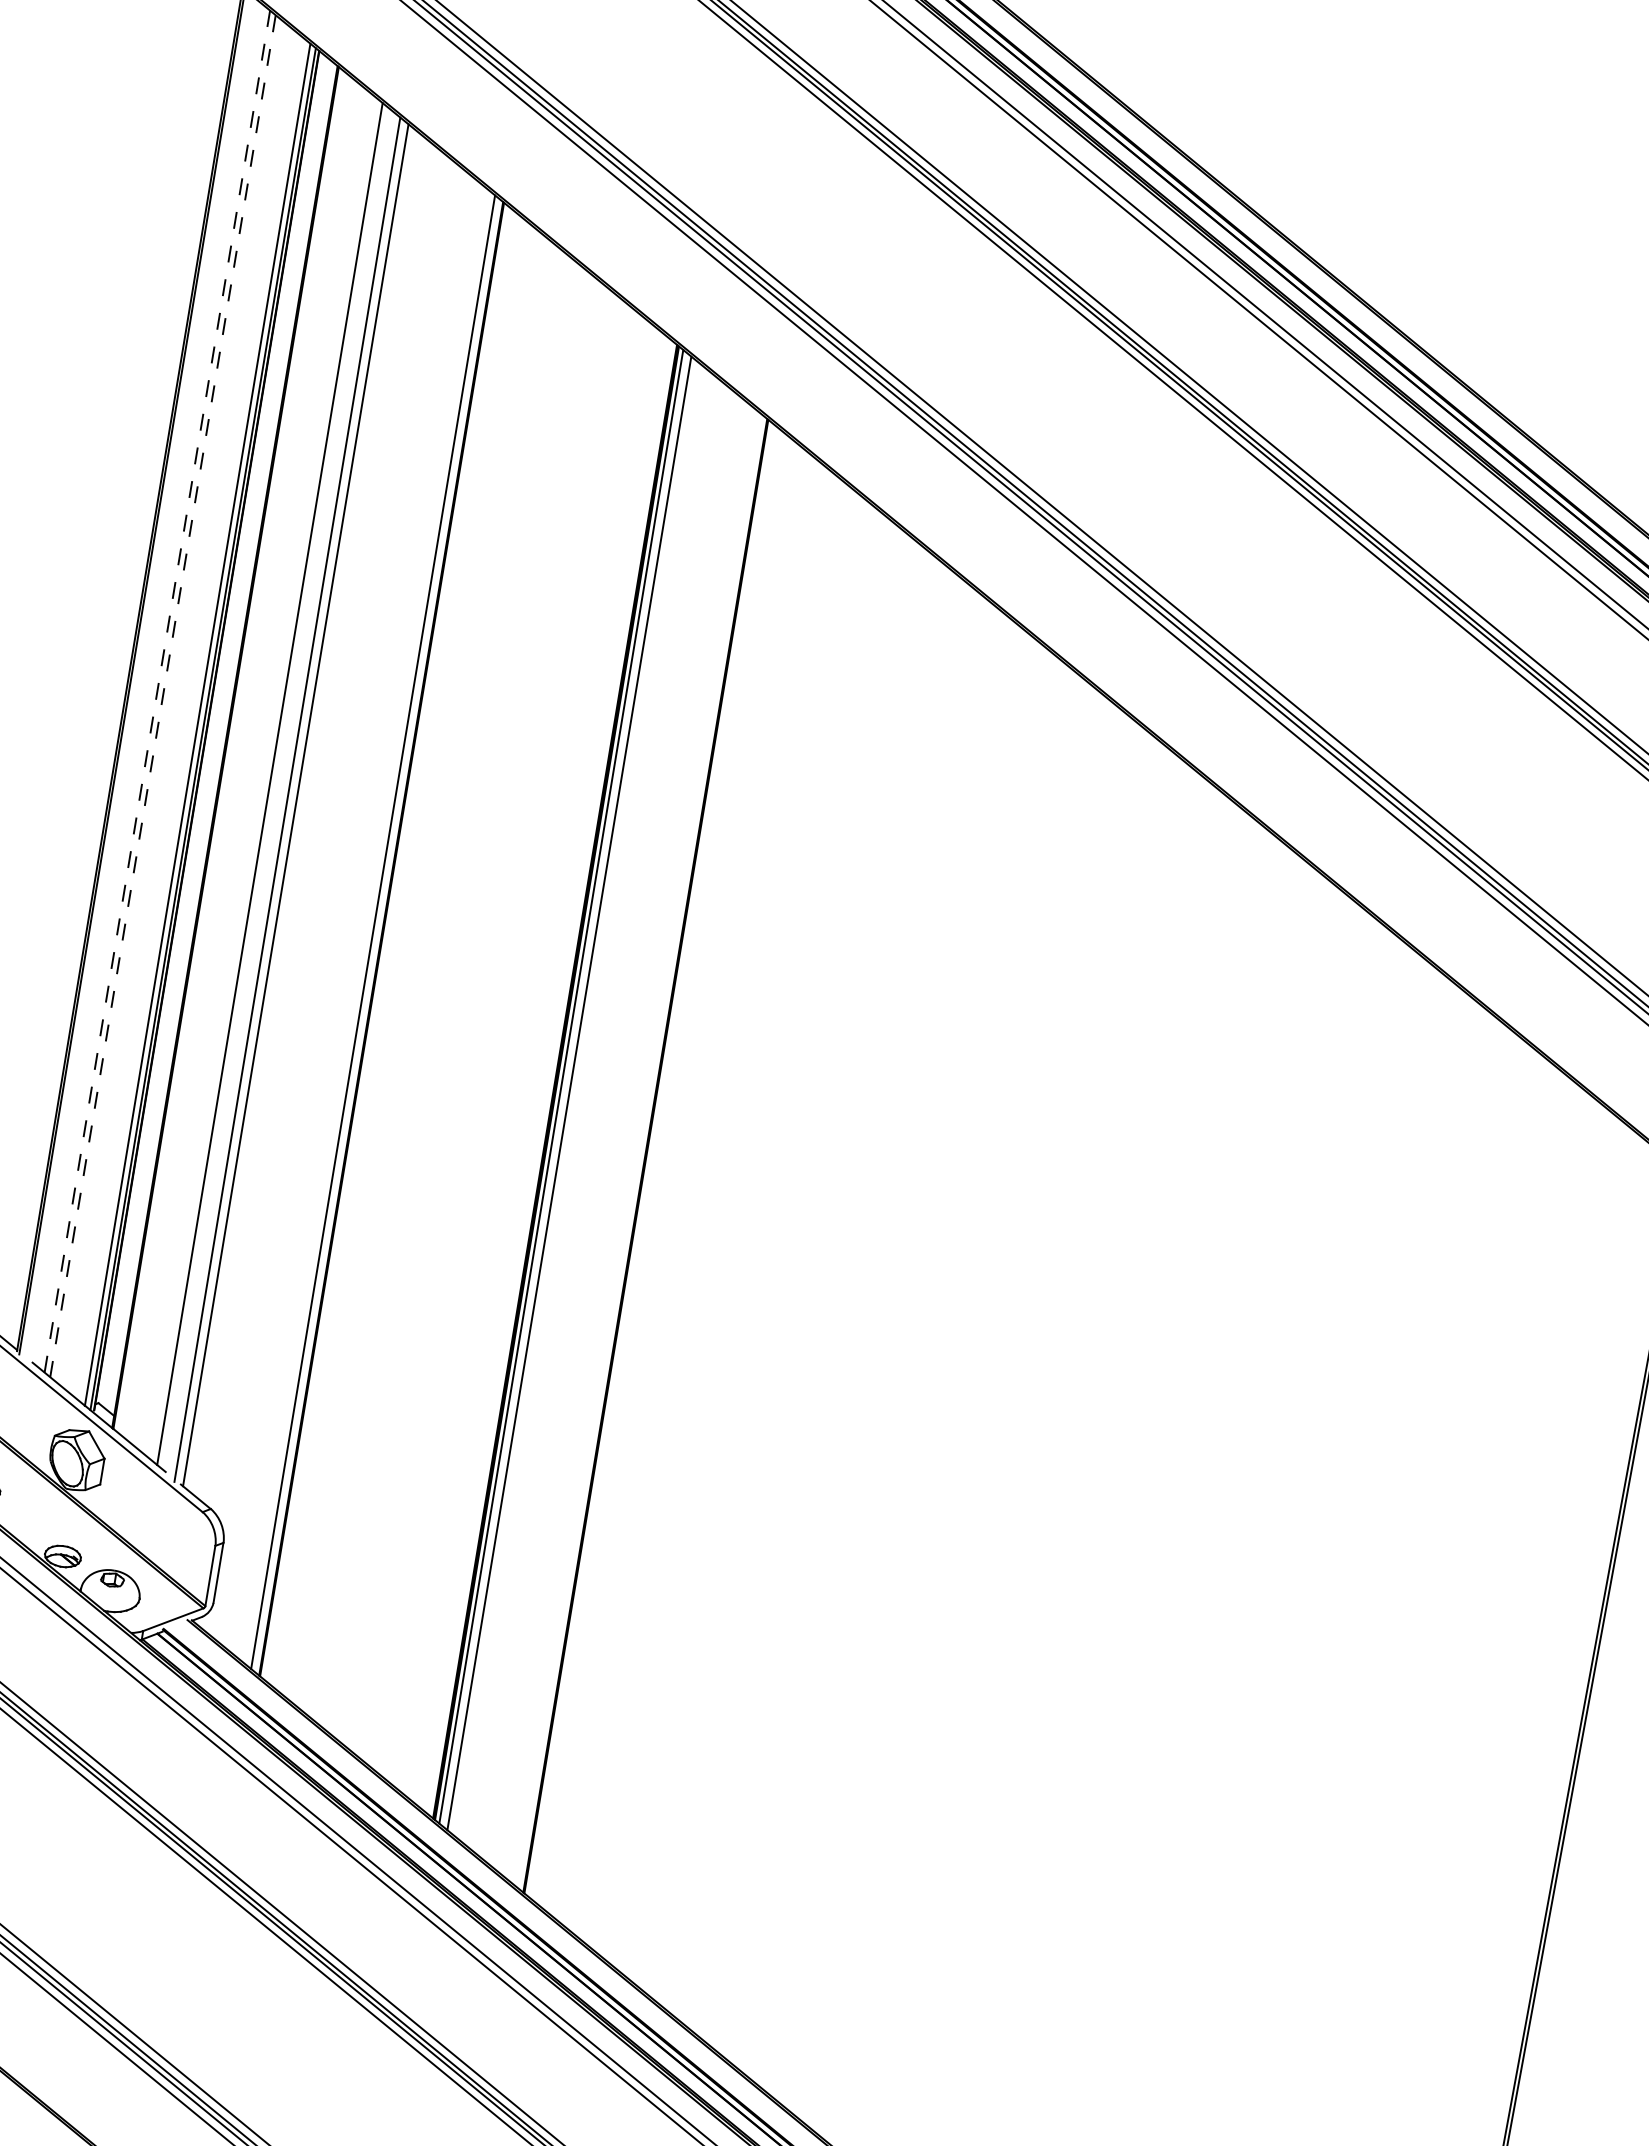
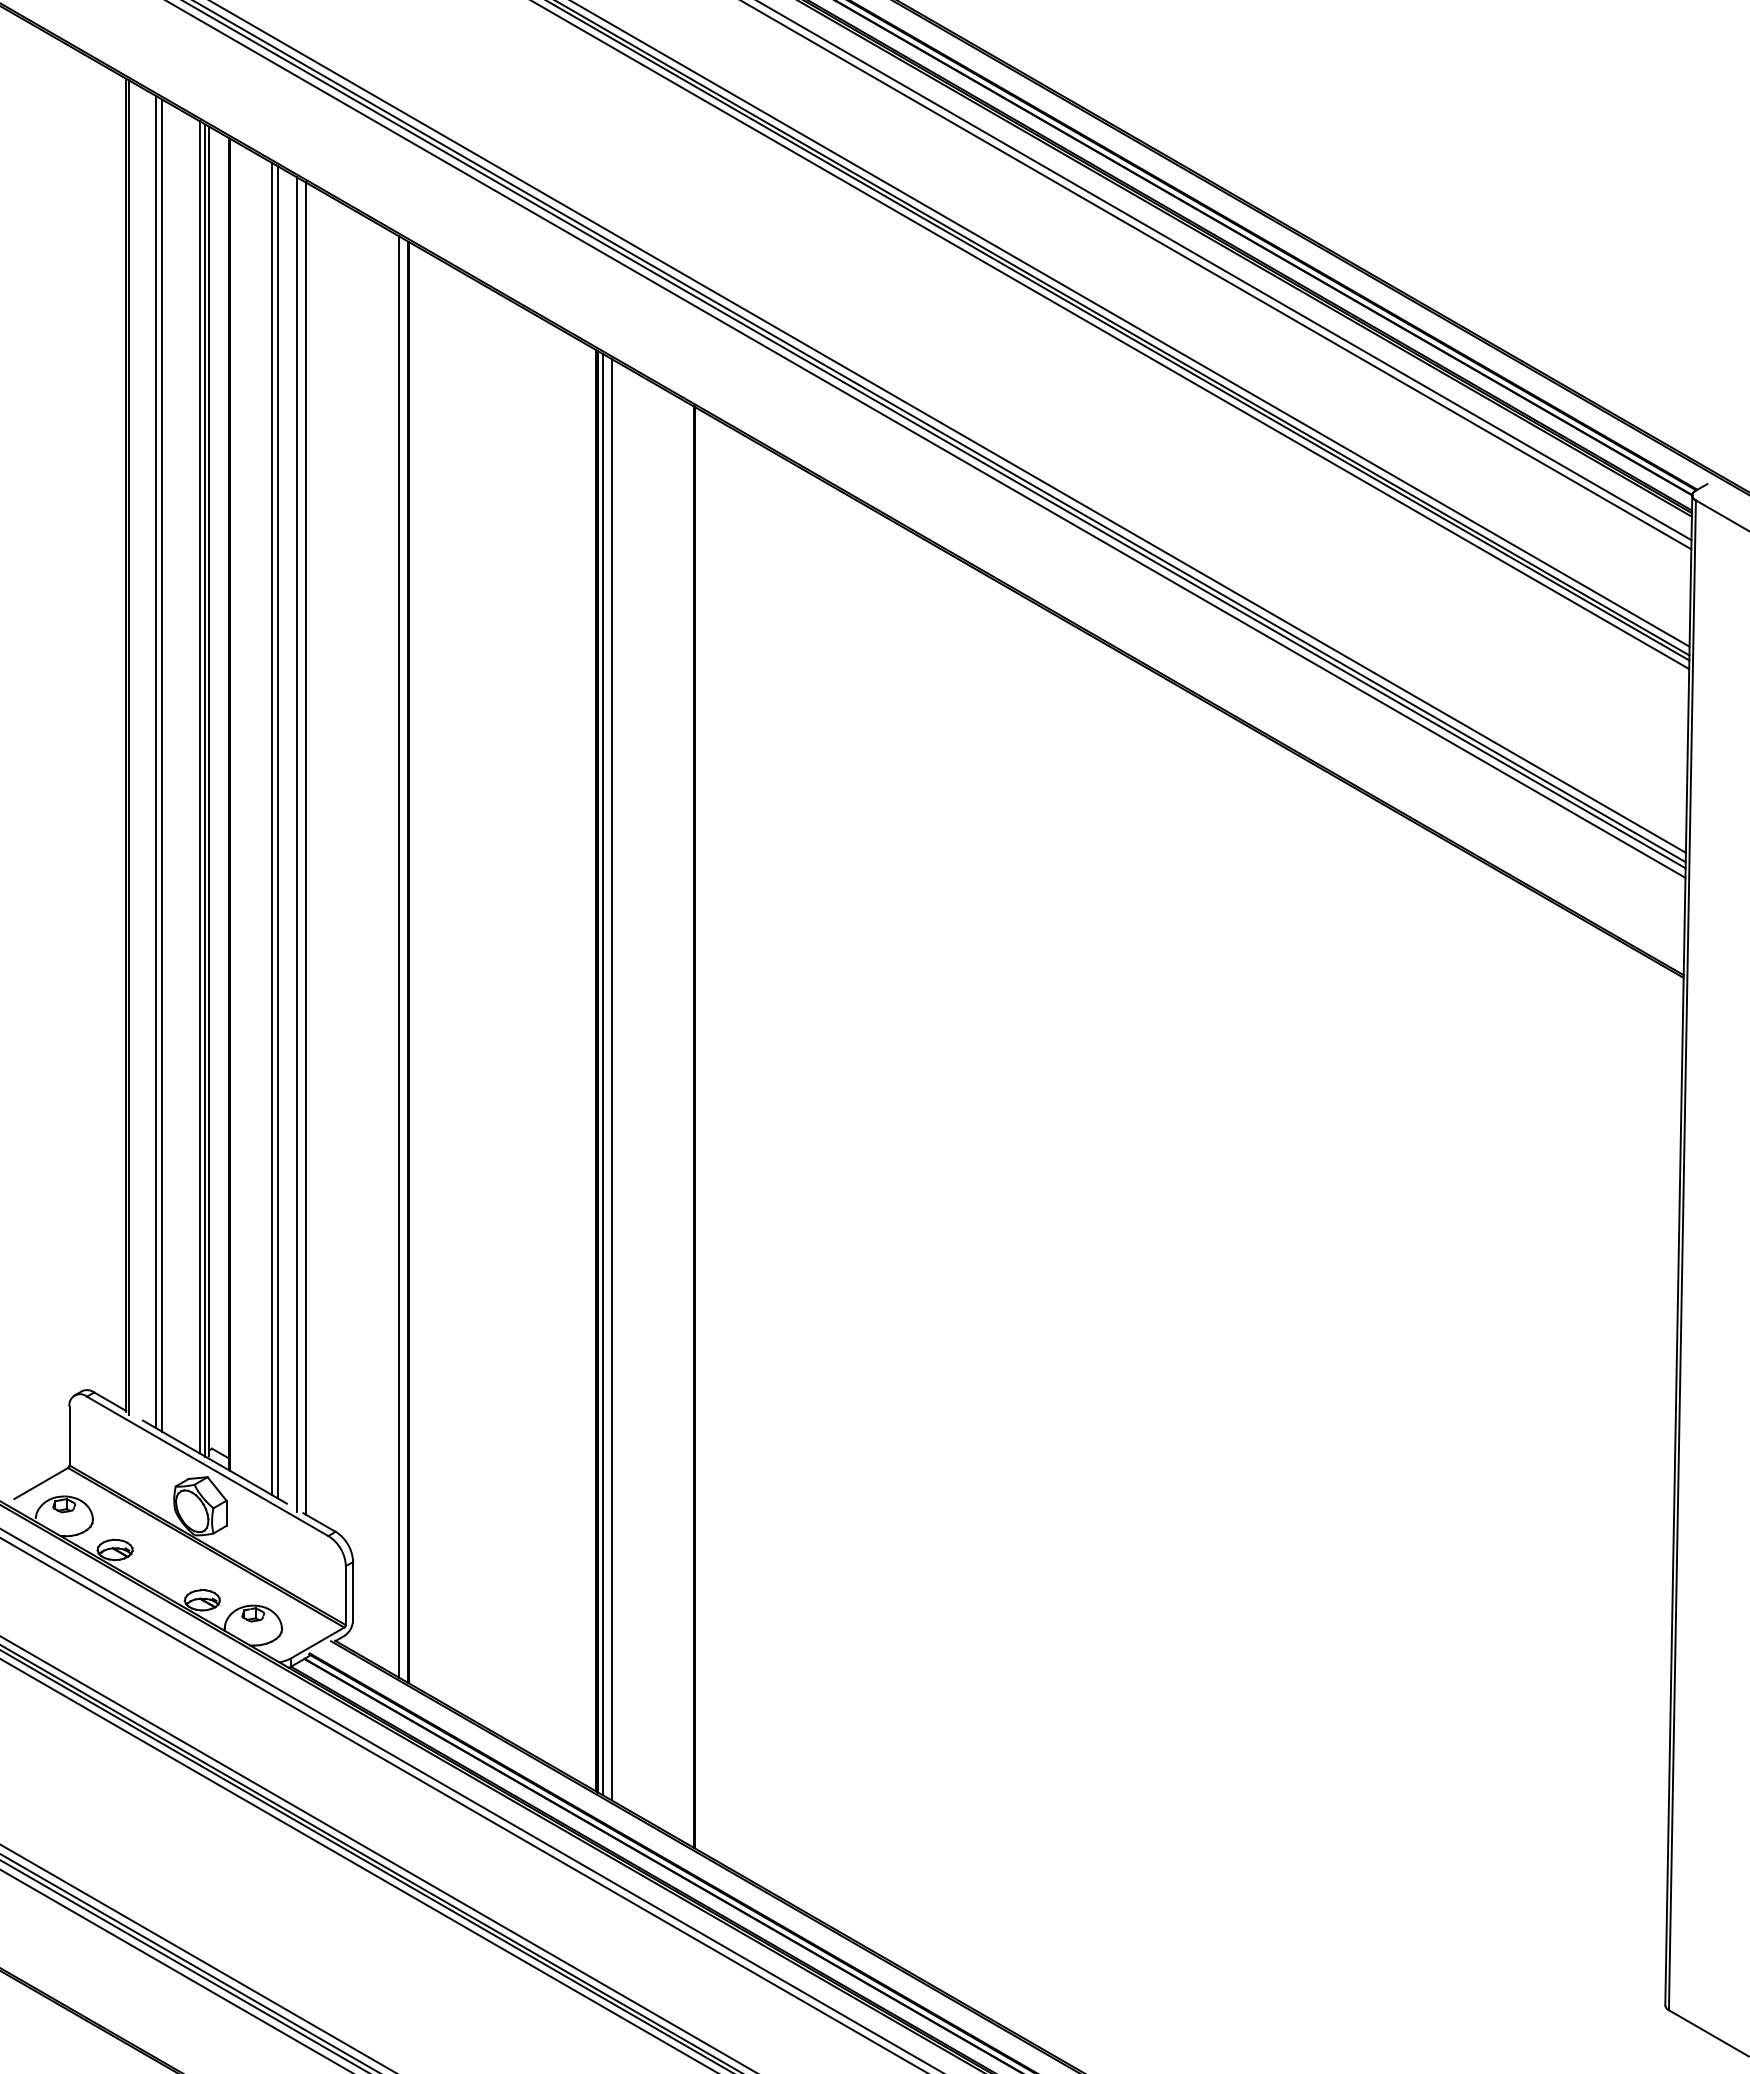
line: (156, 690) -> (155, 761), dashed -> solid
line: (163, 696) -> (162, 765), dashed -> solid
line: (265, 780) -> (272, 829), added

